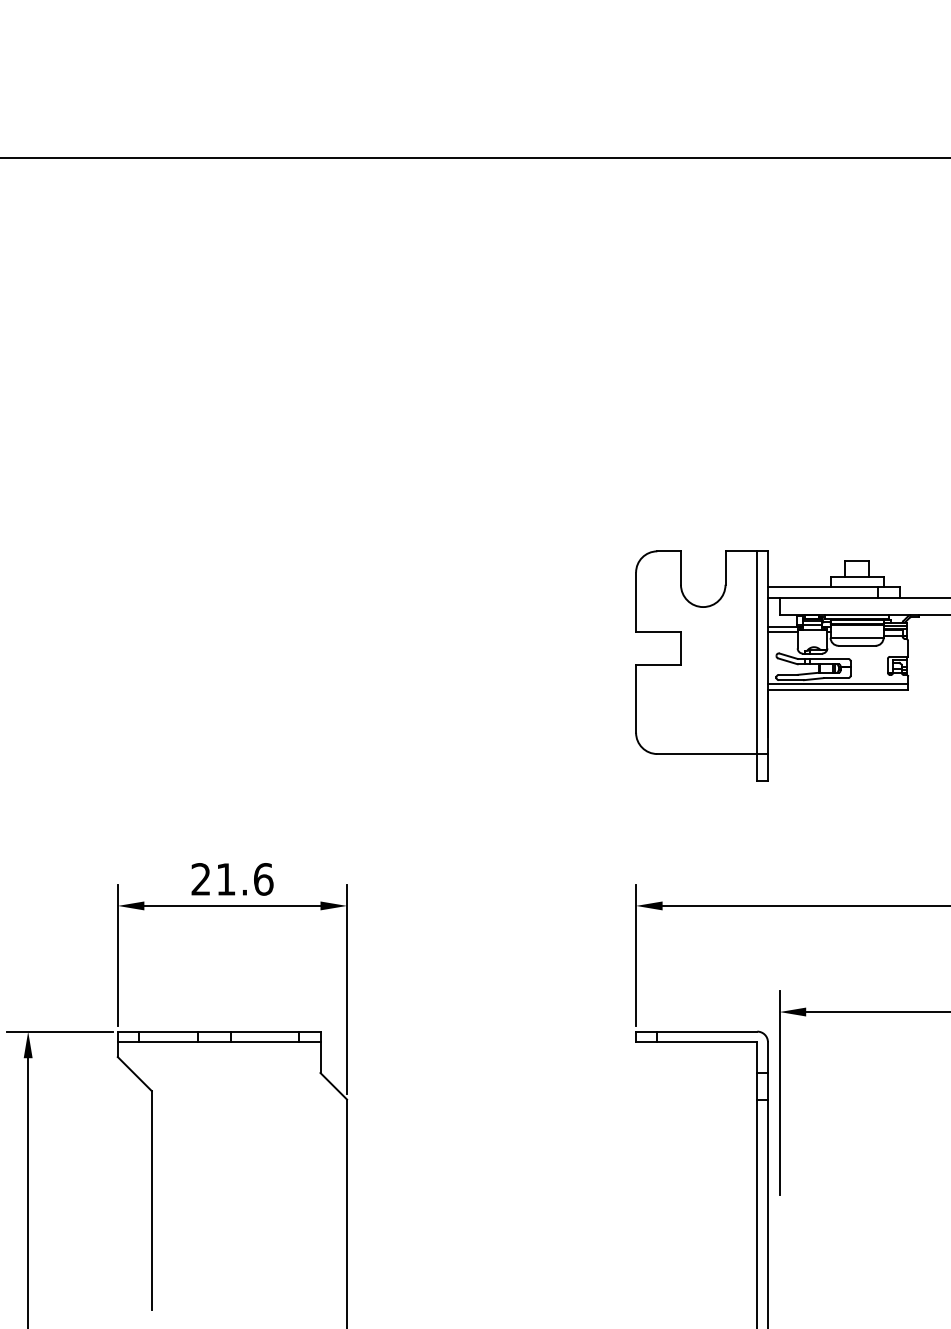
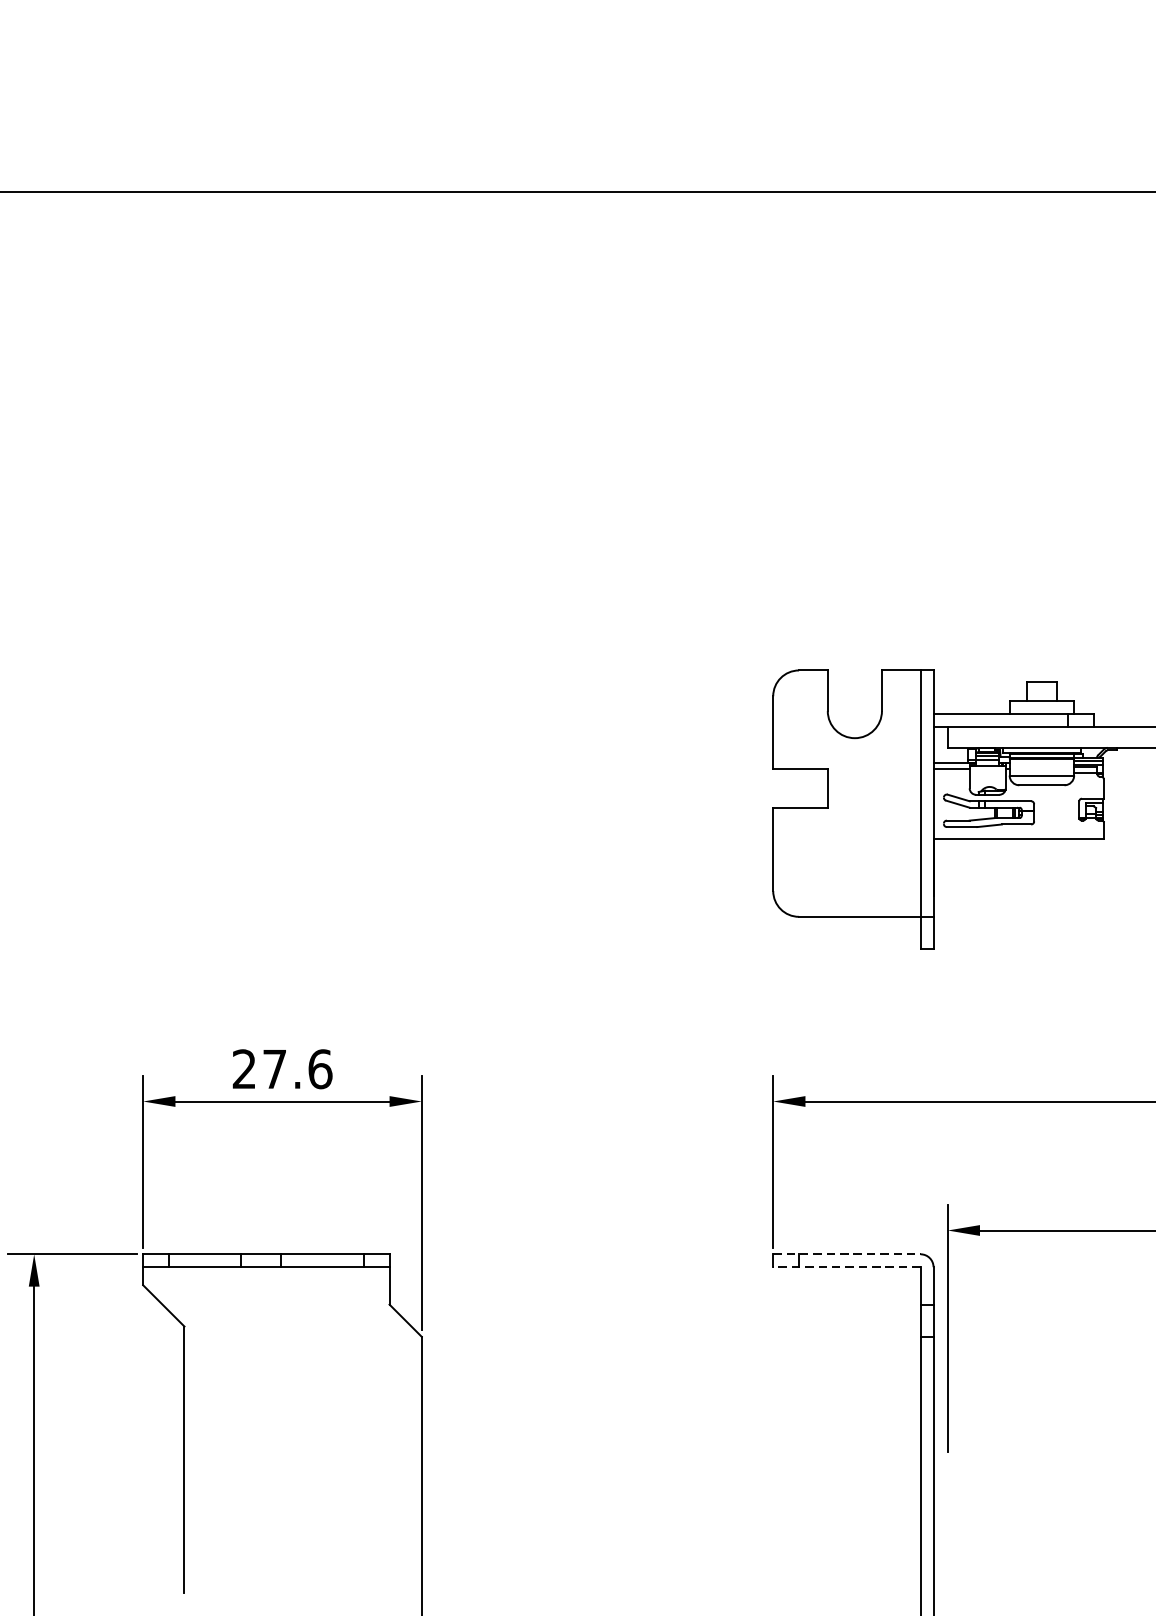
line: (837, 684) -> (1018, 832), removed
text: (226, 879) -> (275, 1069), 21.6 -> 27.6
line: (696, 1031) -> (846, 1254), solid -> dashed
line: (696, 1042) -> (846, 1267), solid -> dashed

